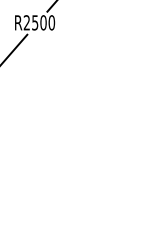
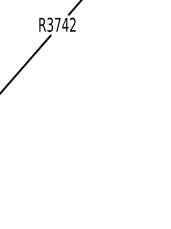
text: (39, 22) -> (61, 24), R2500 -> R3742

